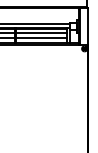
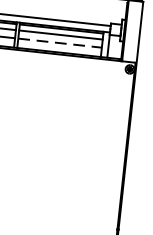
line: (42, 37) -> (61, 42), solid -> dashed

